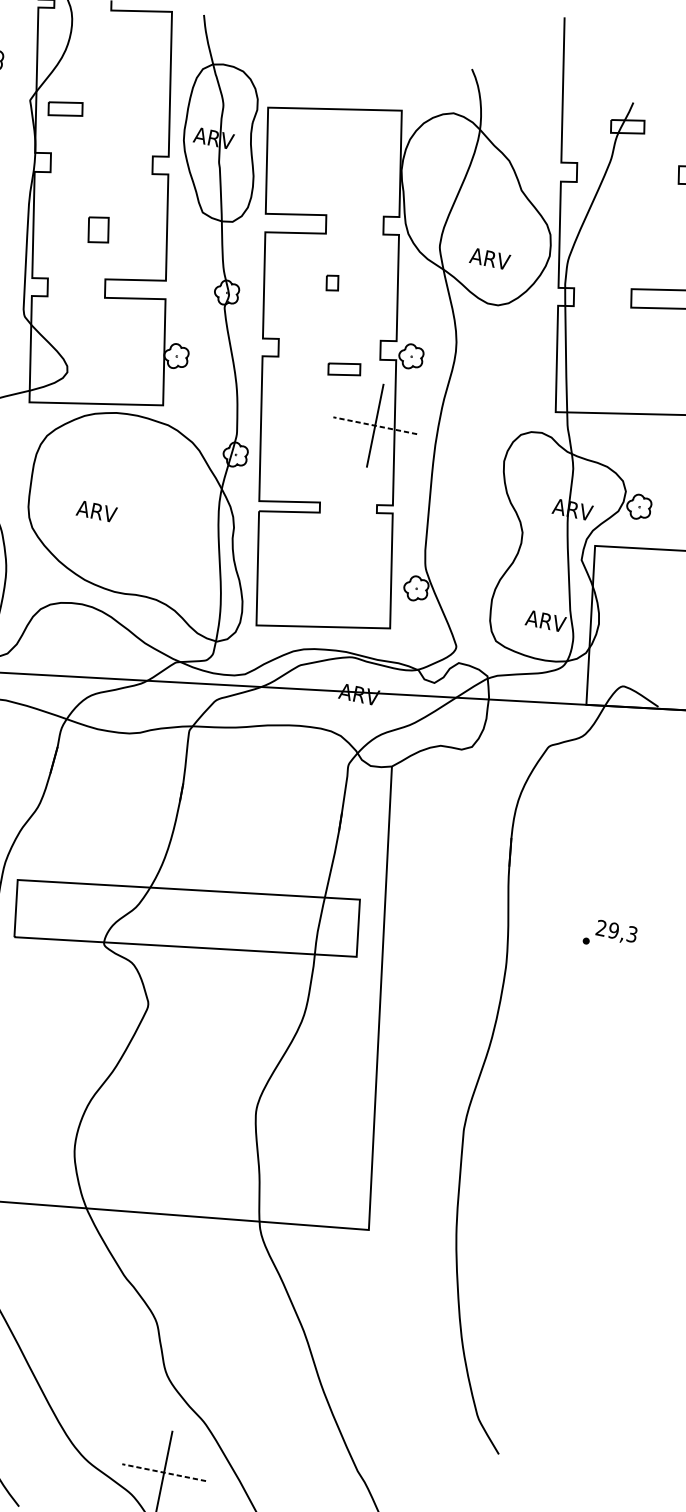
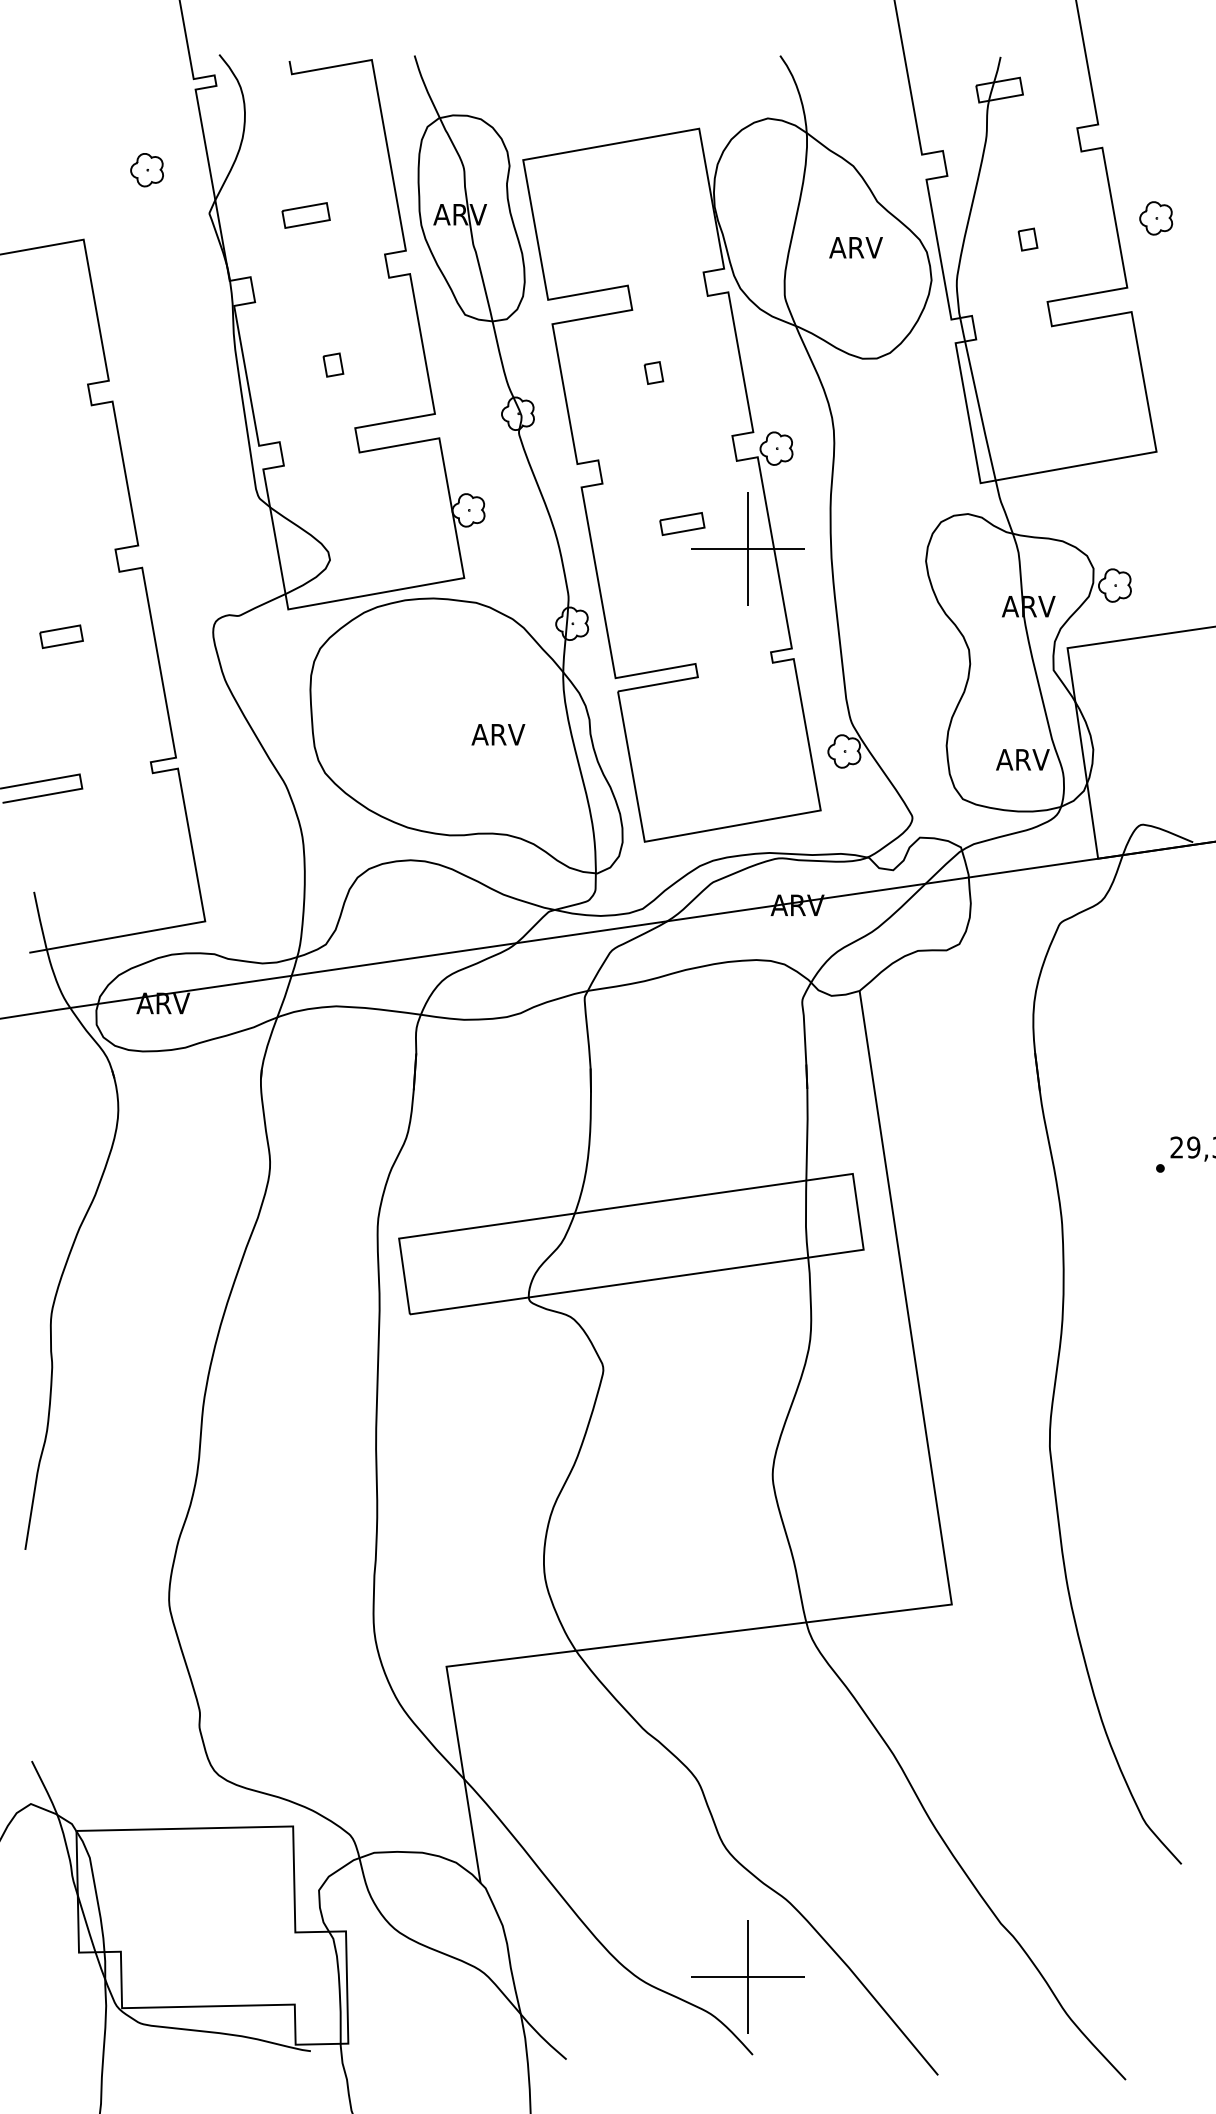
part: (65, 108) -> (305, 215), moved
part: (98, 229) -> (333, 364), size x0.62
part: (626, 240) -> (1027, 239), added
text: (489, 258) -> (855, 247), moved
part: (344, 369) -> (682, 523), moved
line: (375, 425) -> (747, 548), dashed -> solid
text: (96, 511) -> (498, 734), moved
line: (164, 1472) -> (747, 1976), dashed -> solid

